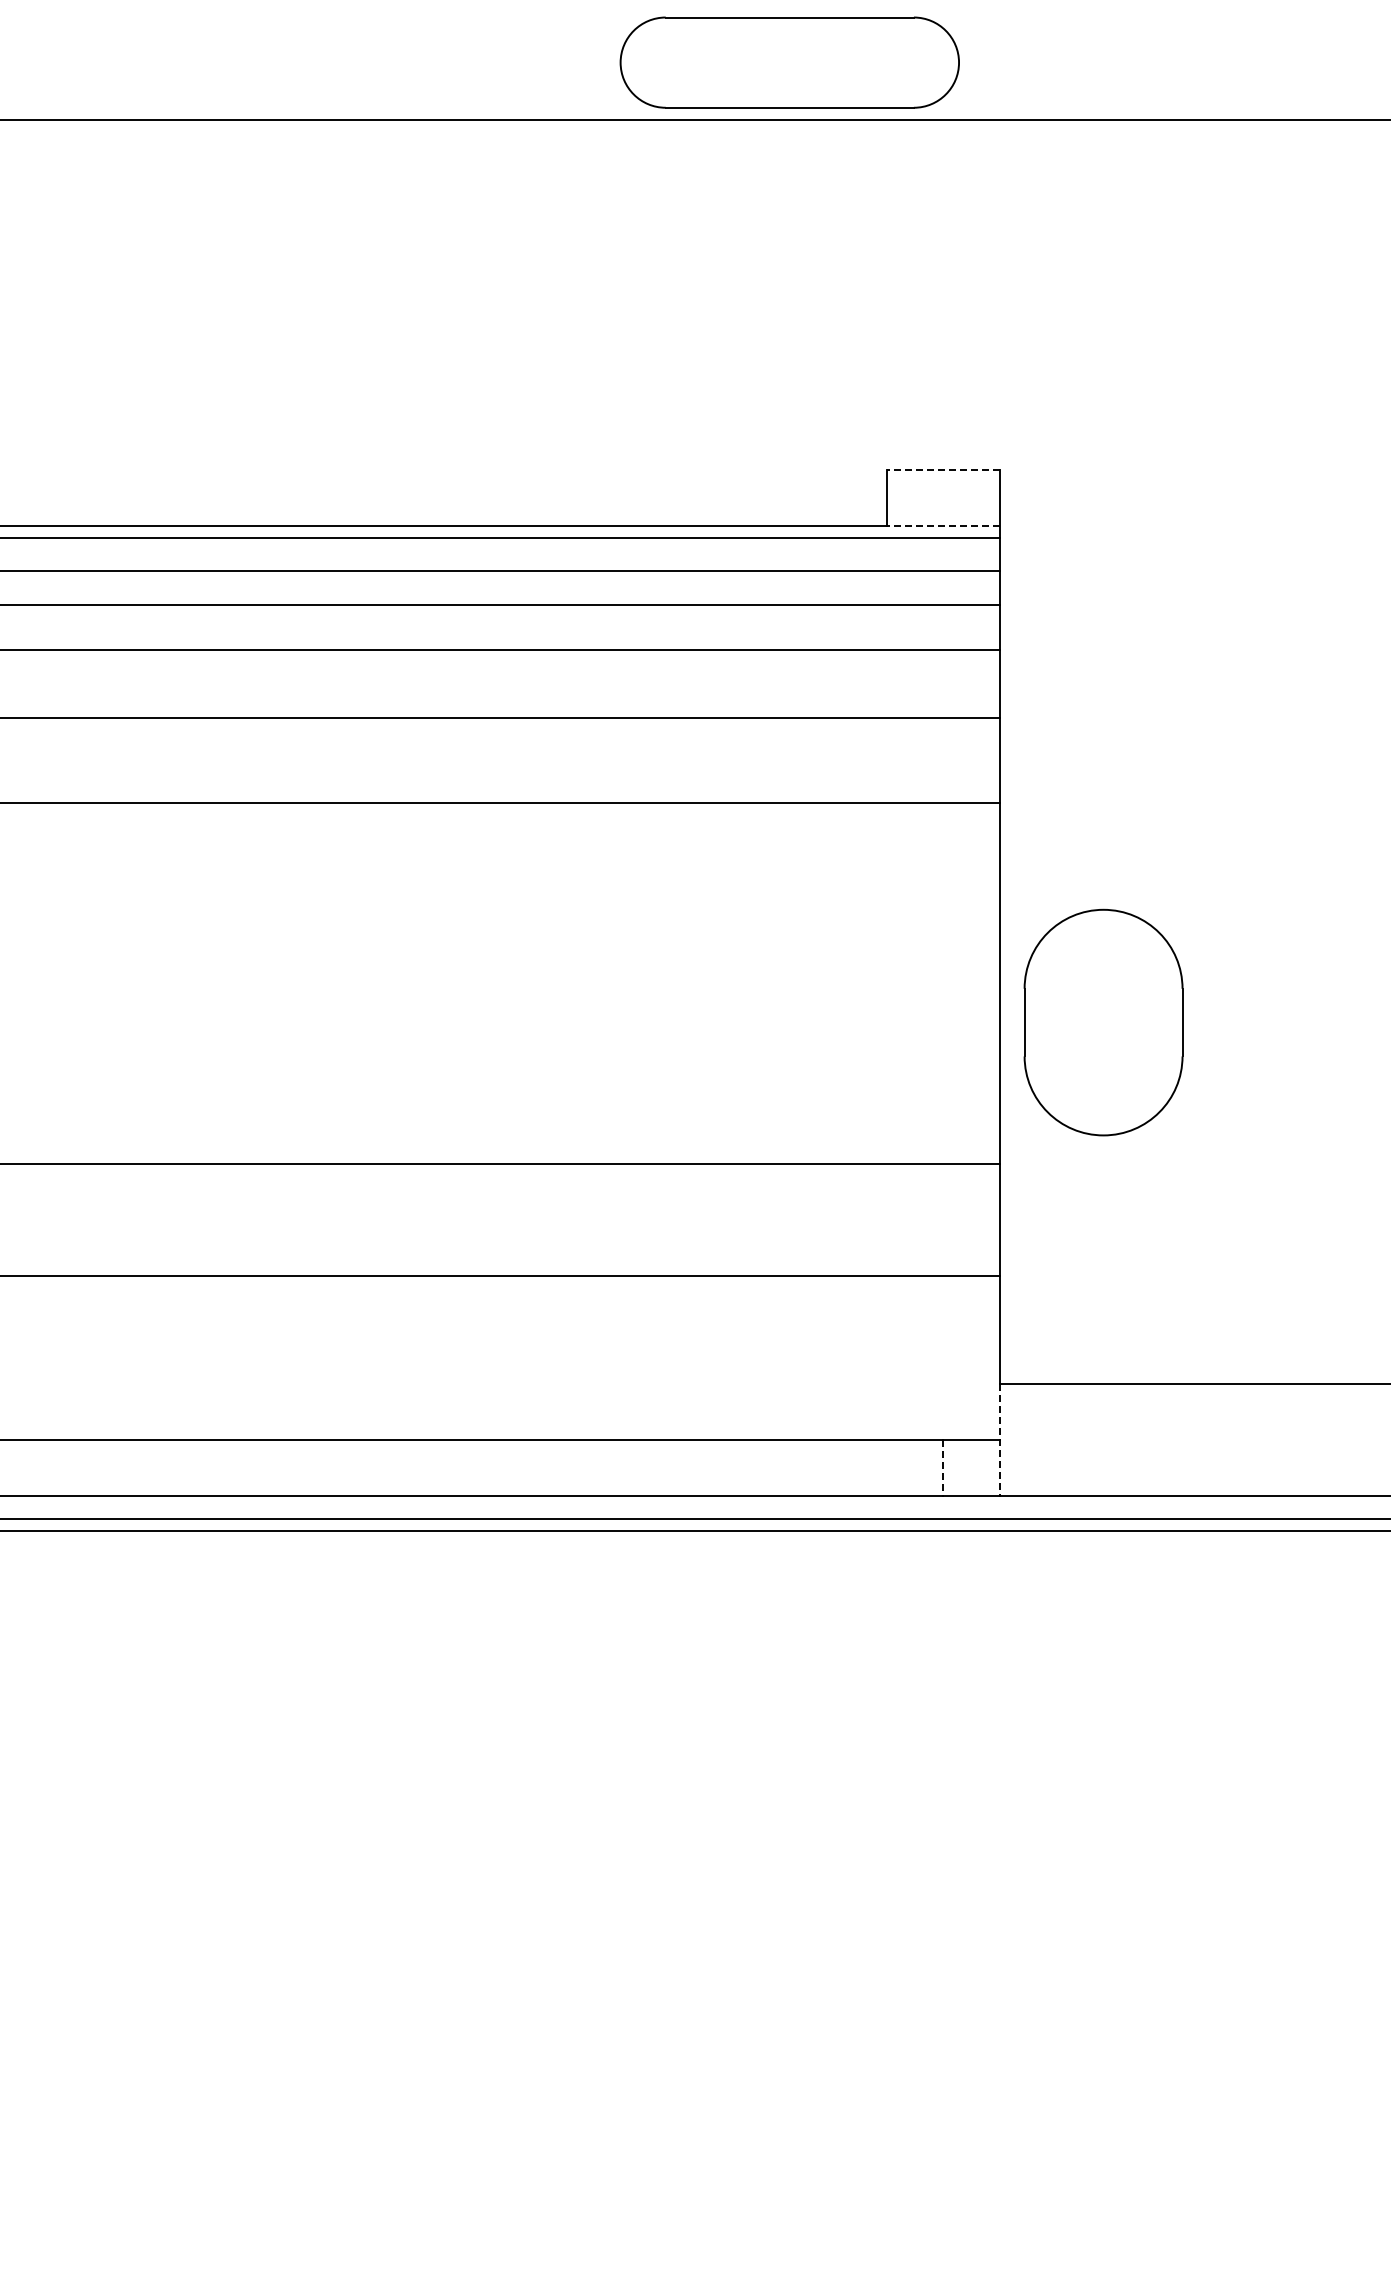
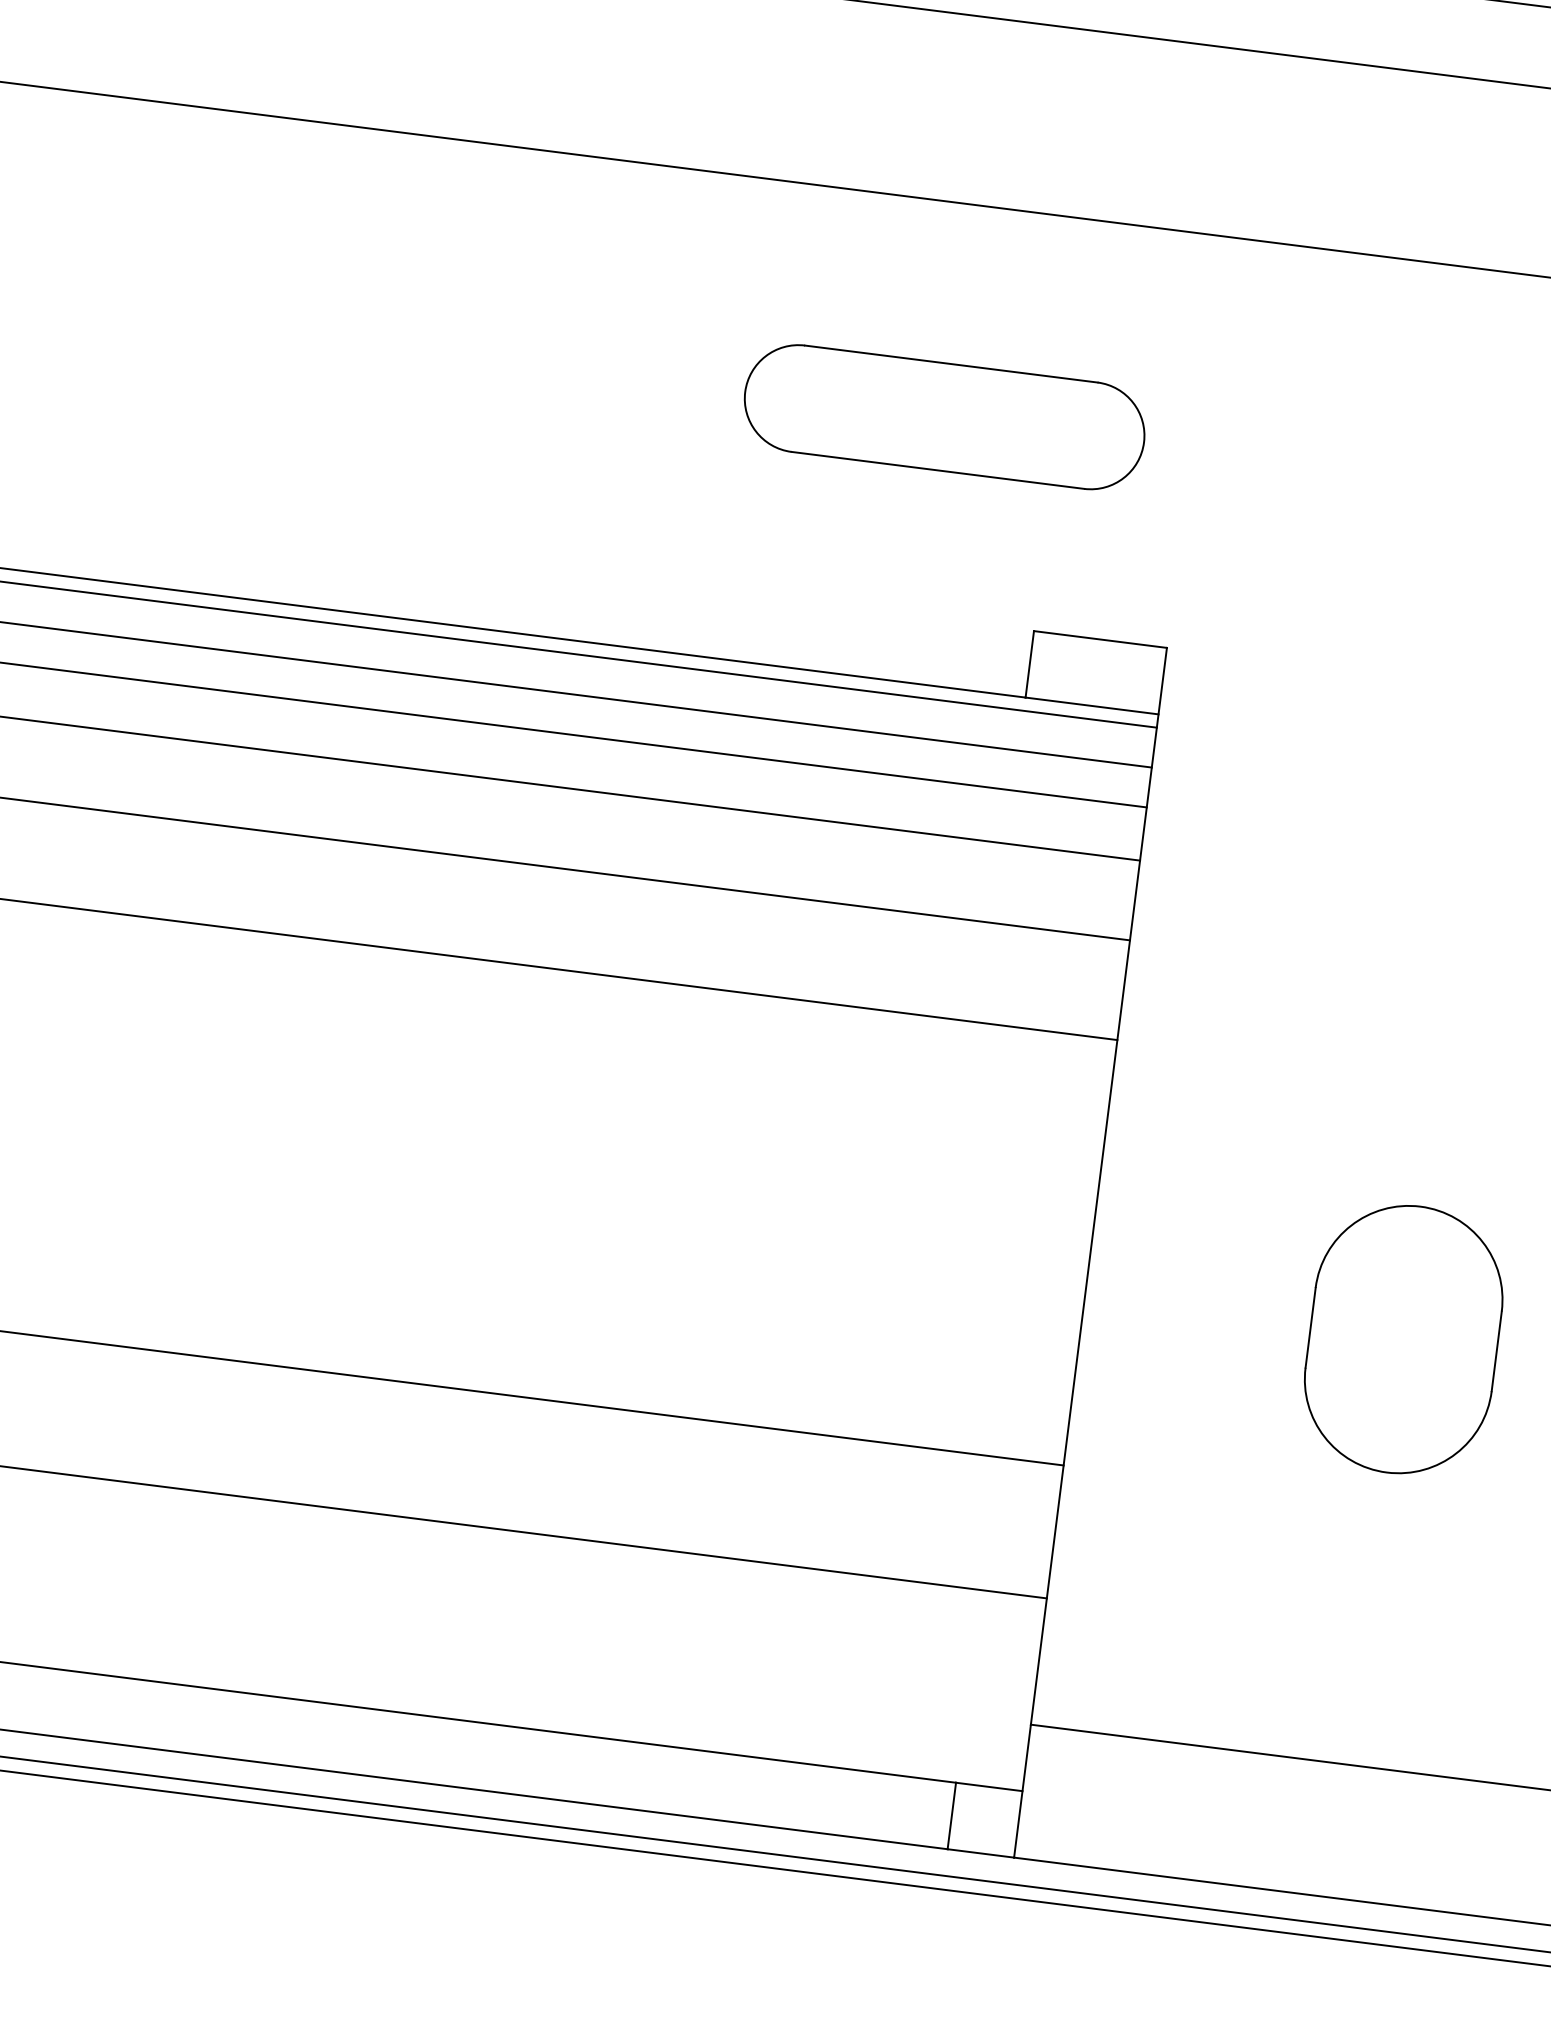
part: (789, 62) -> (944, 417), moved
line: (942, 469) -> (1099, 638), dashed -> solid
line: (942, 526) -> (1090, 706), dashed -> solid
part: (1103, 1022) -> (1403, 1339), moved
line: (999, 1440) -> (1022, 1791), dashed -> solid
line: (943, 1468) -> (951, 1816), dashed -> solid

